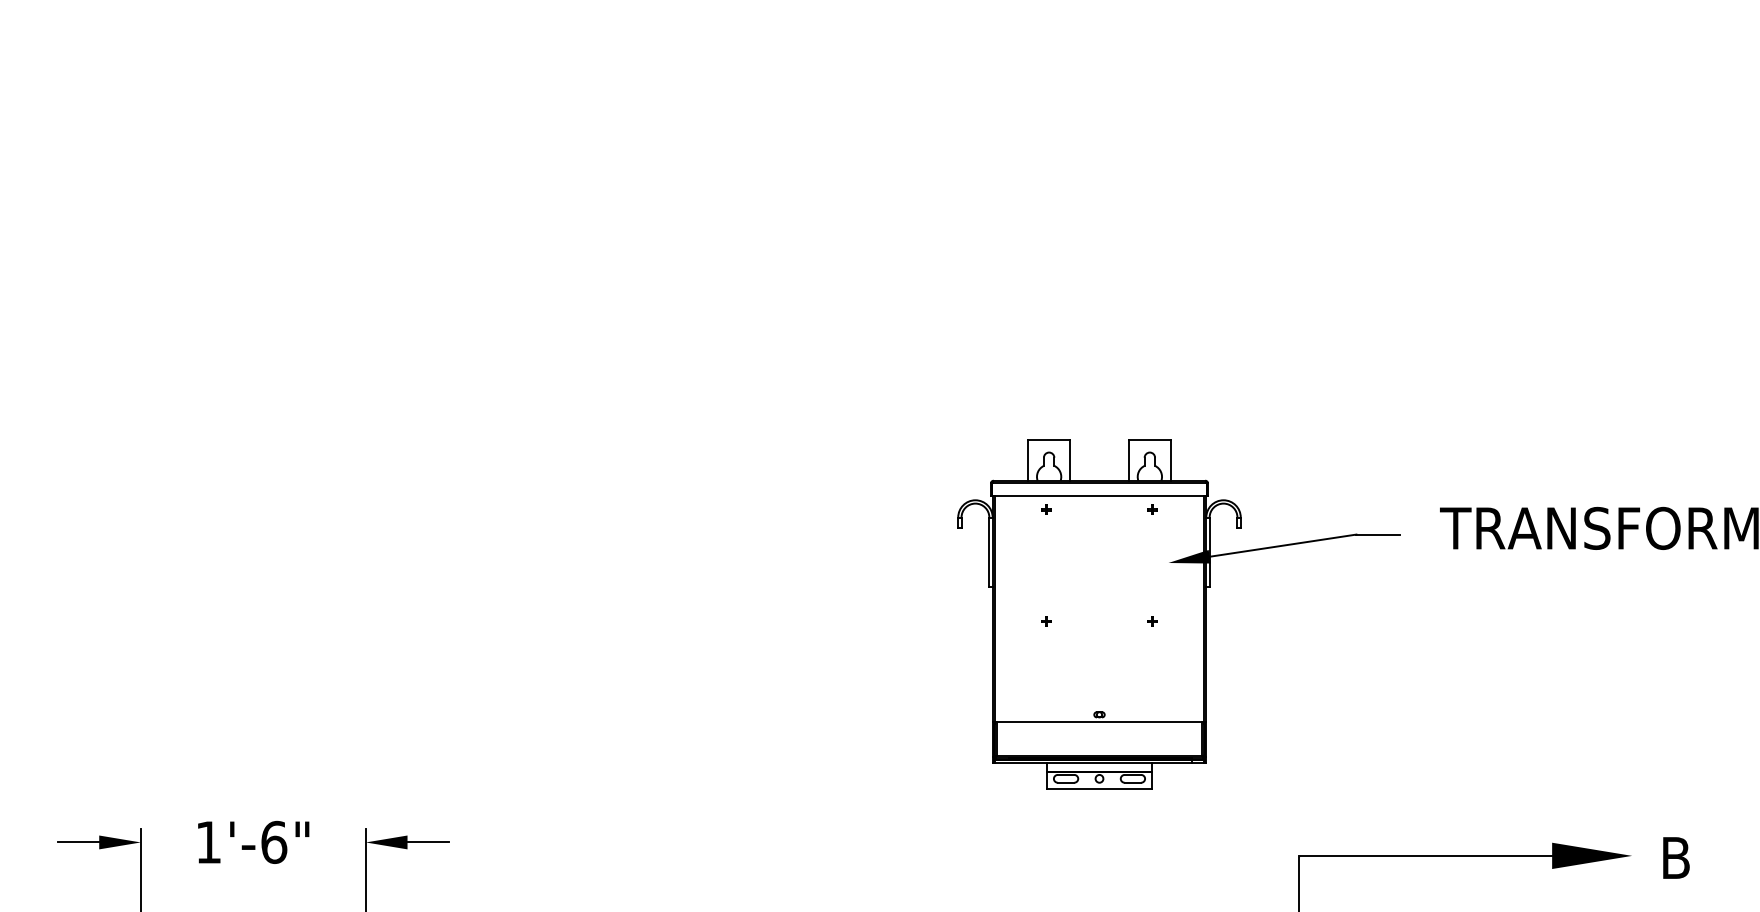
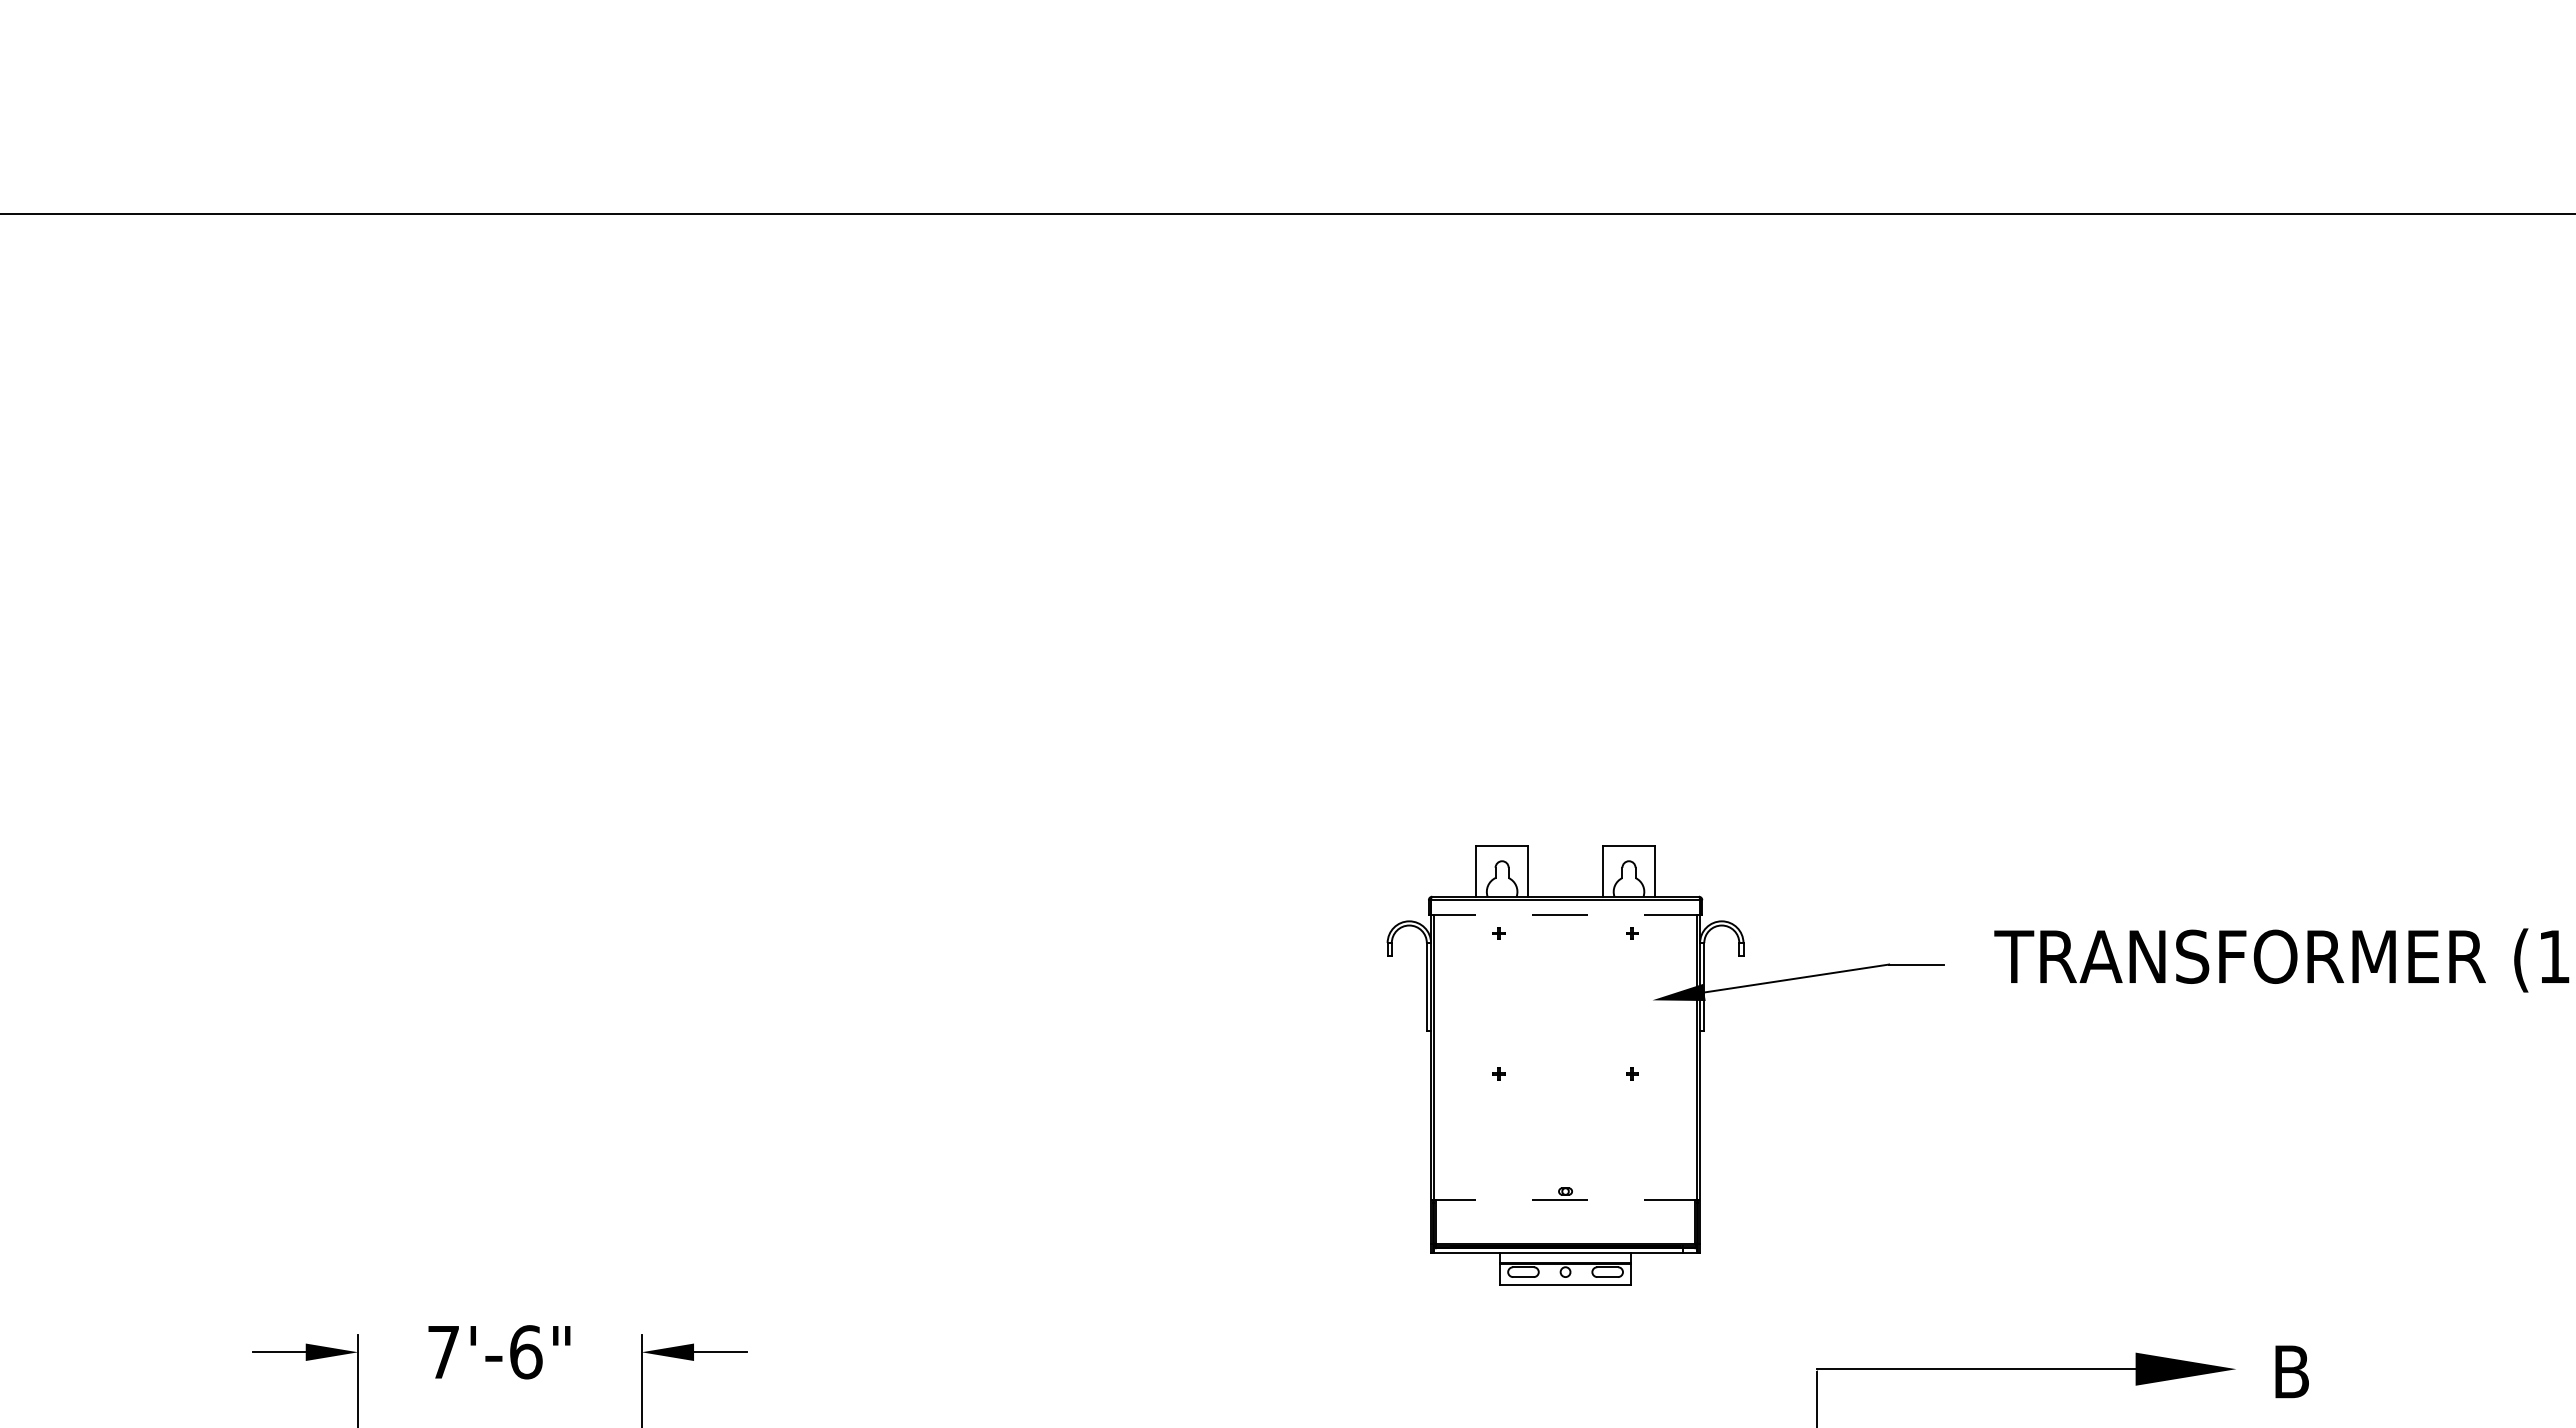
line: (1099, 495) -> (1565, 915), solid -> dashed
line: (1099, 721) -> (1565, 1200), solid -> dashed
text: (208, 842) -> (443, 1352), 1'-6" -> 7'-6"

